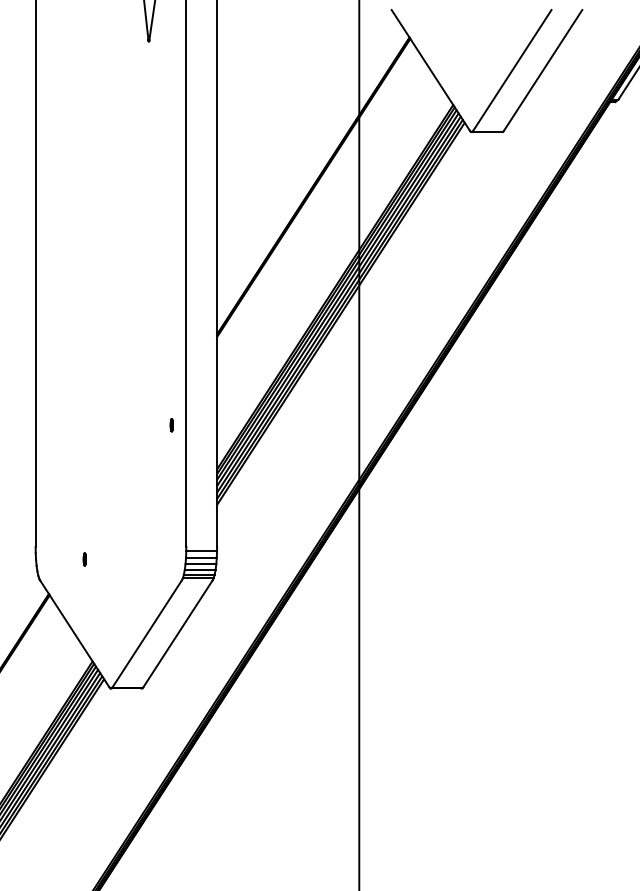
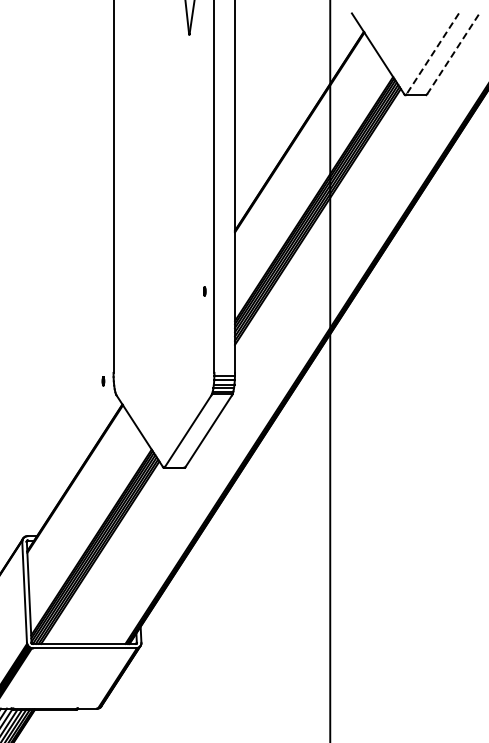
line: (543, 69) -> (453, 53), solid -> dashed
line: (512, 71) -> (432, 54), solid -> dashed
part: (84, 559) -> (103, 381), moved

